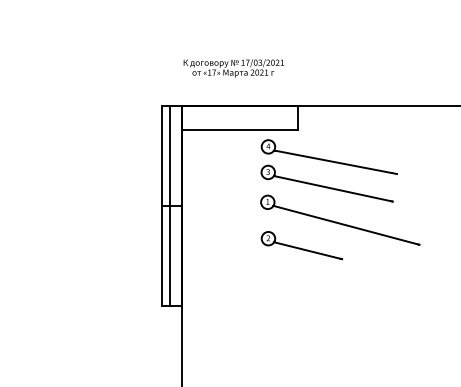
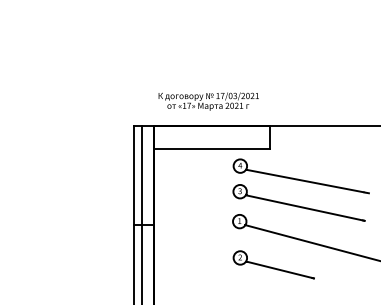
text: (233, 68) -> (208, 101), moved

